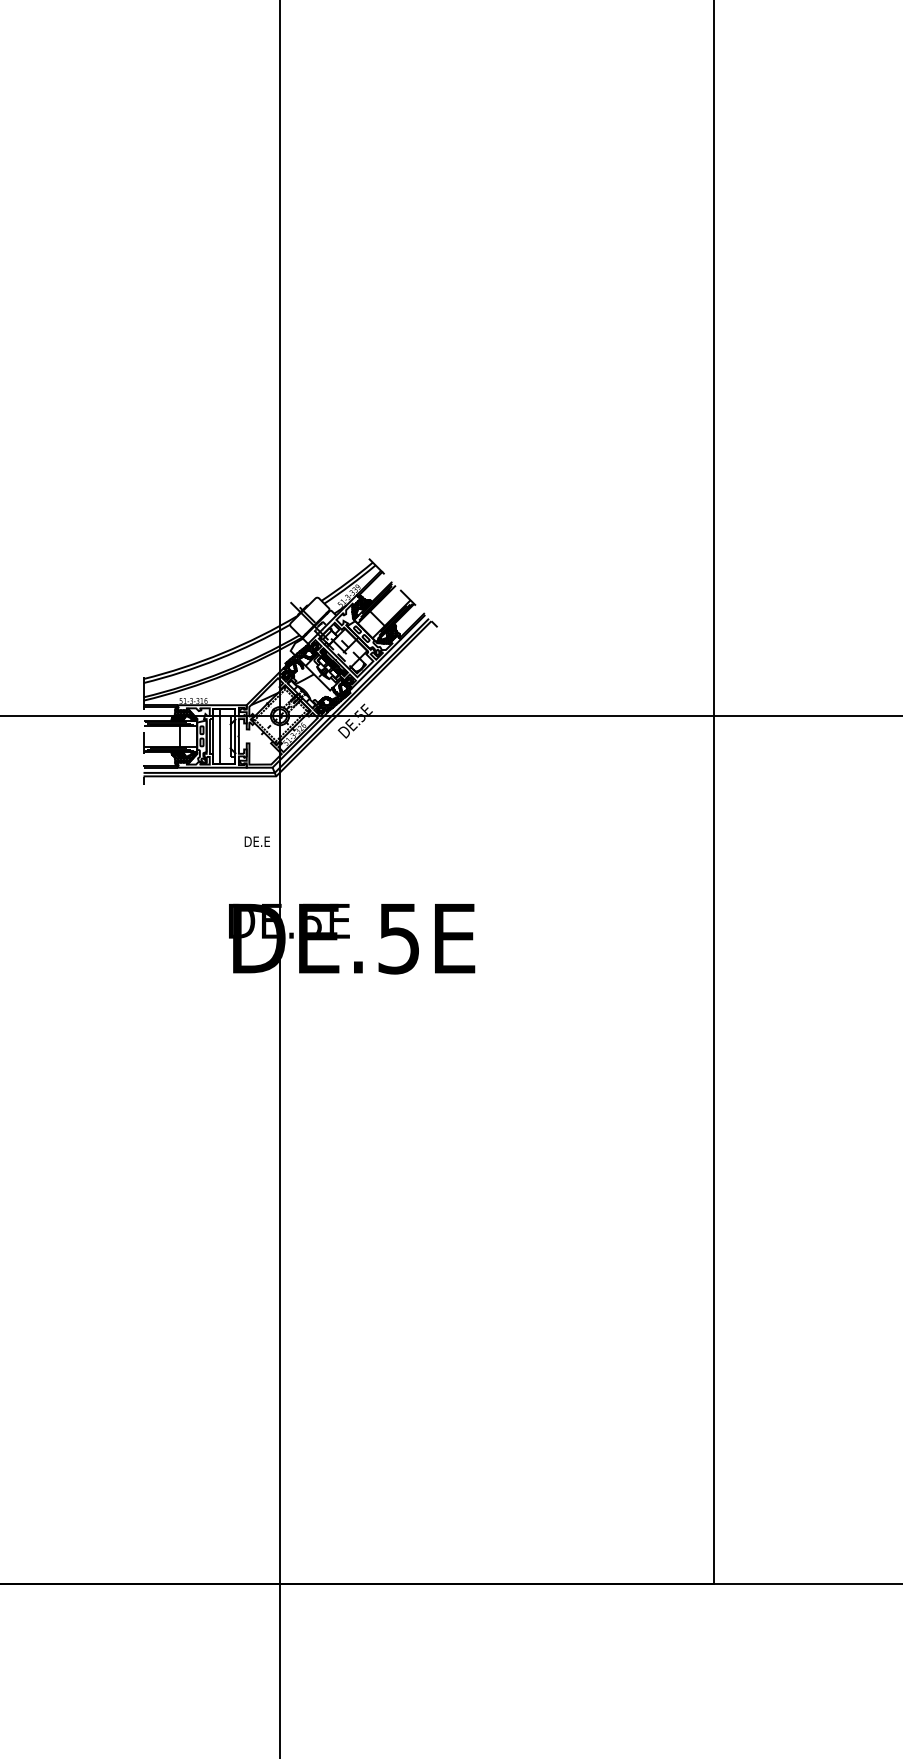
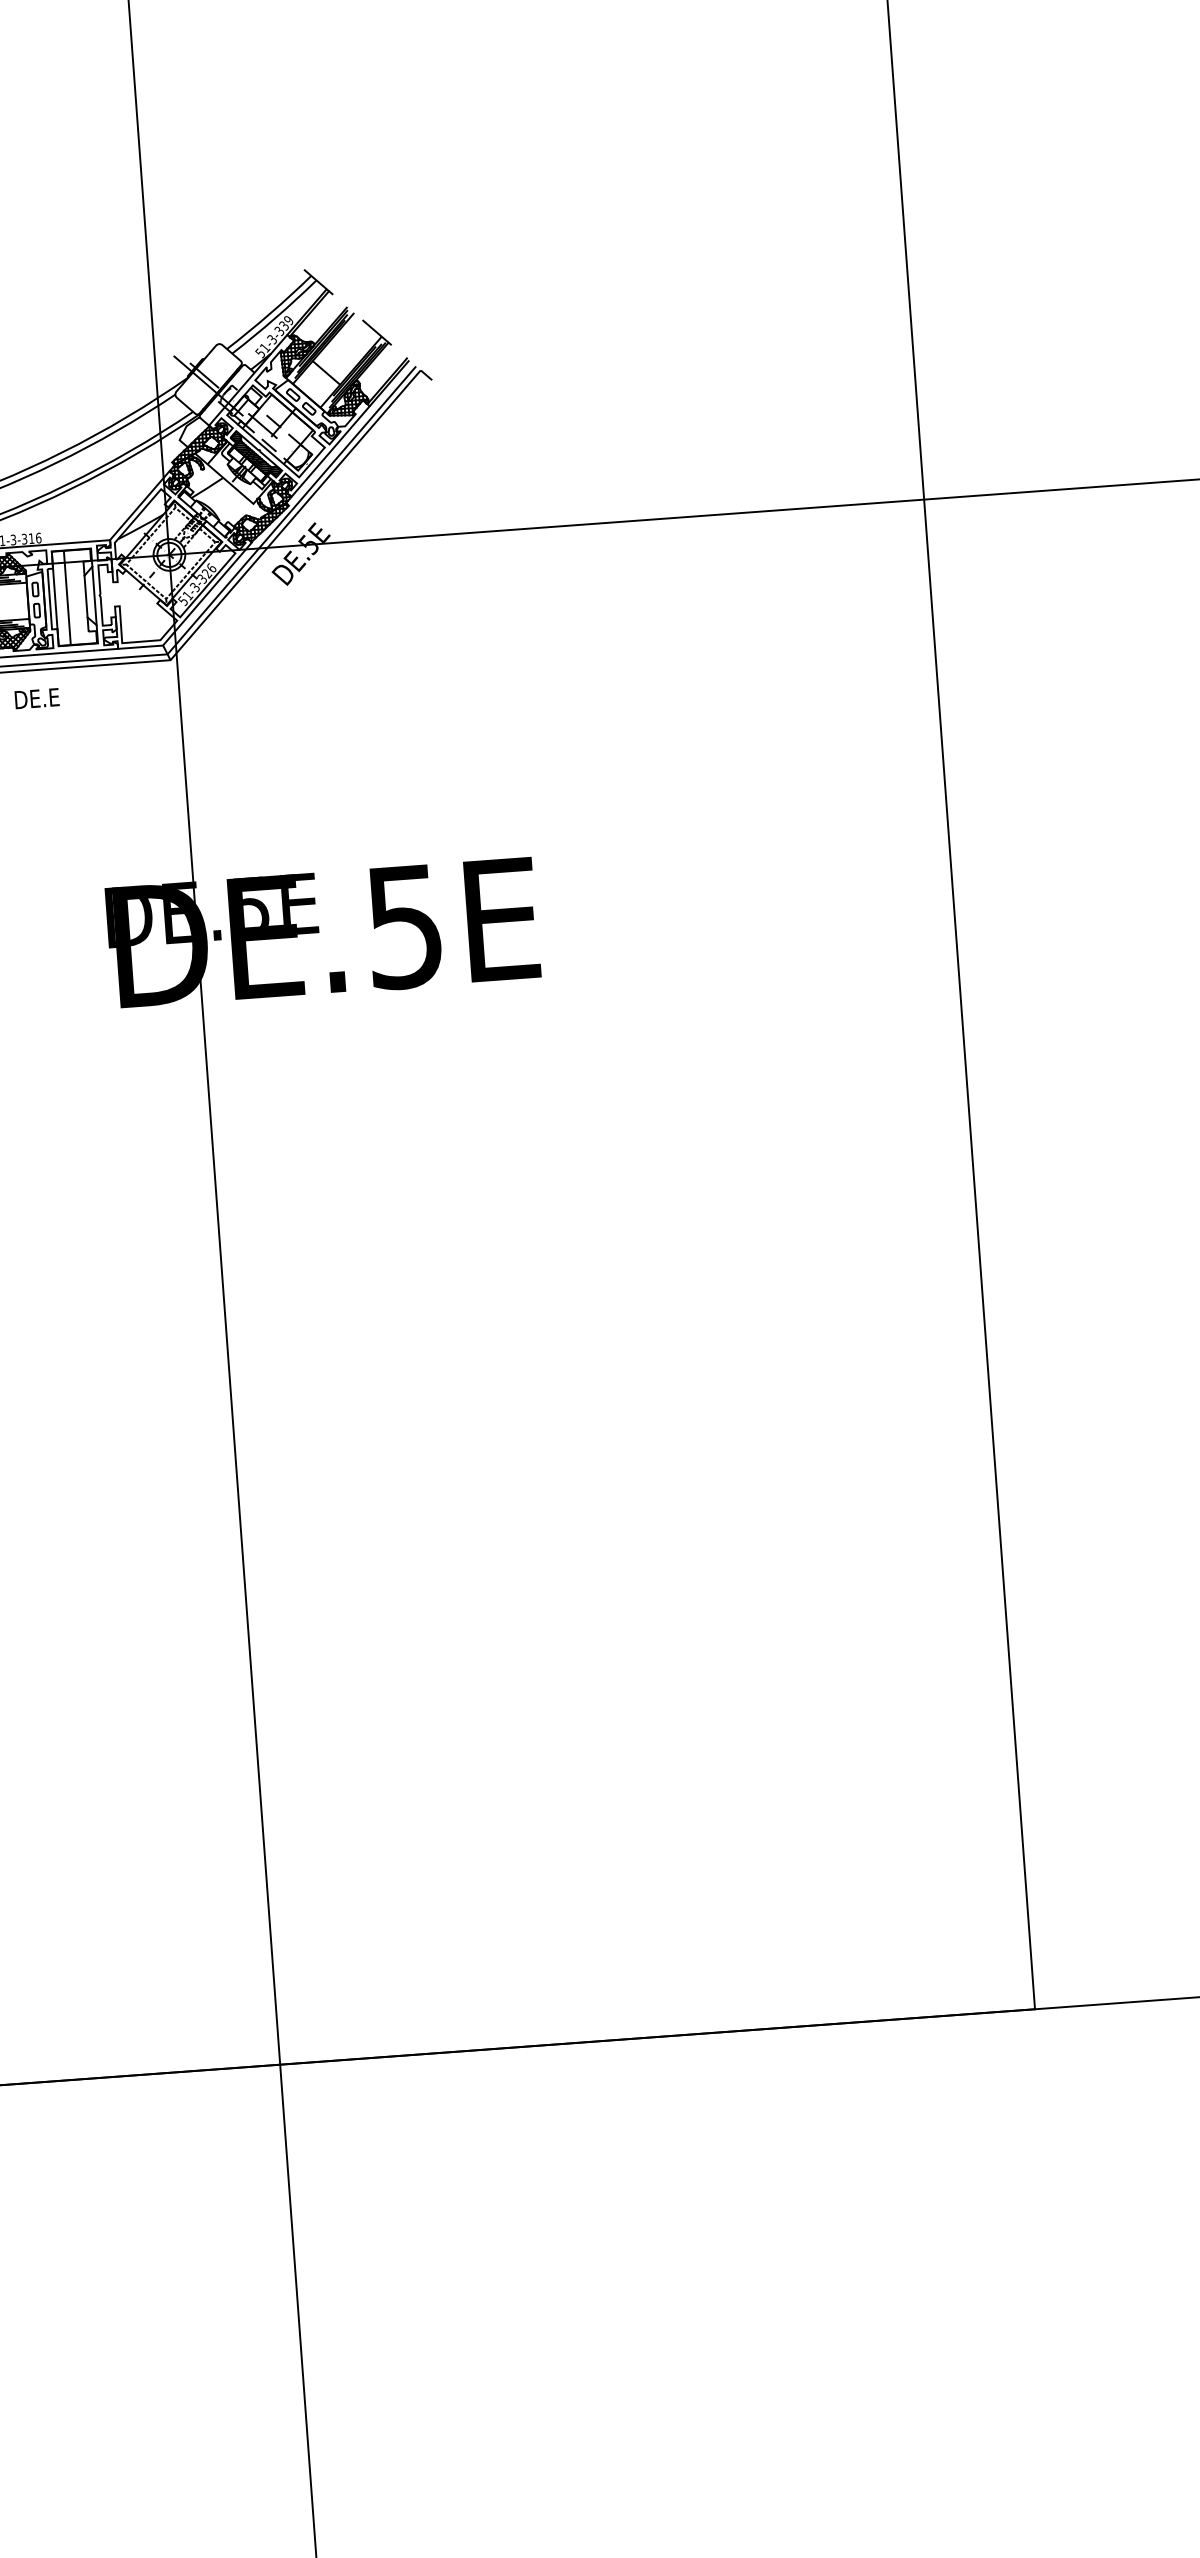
text: (256, 841) -> (35, 698), moved

